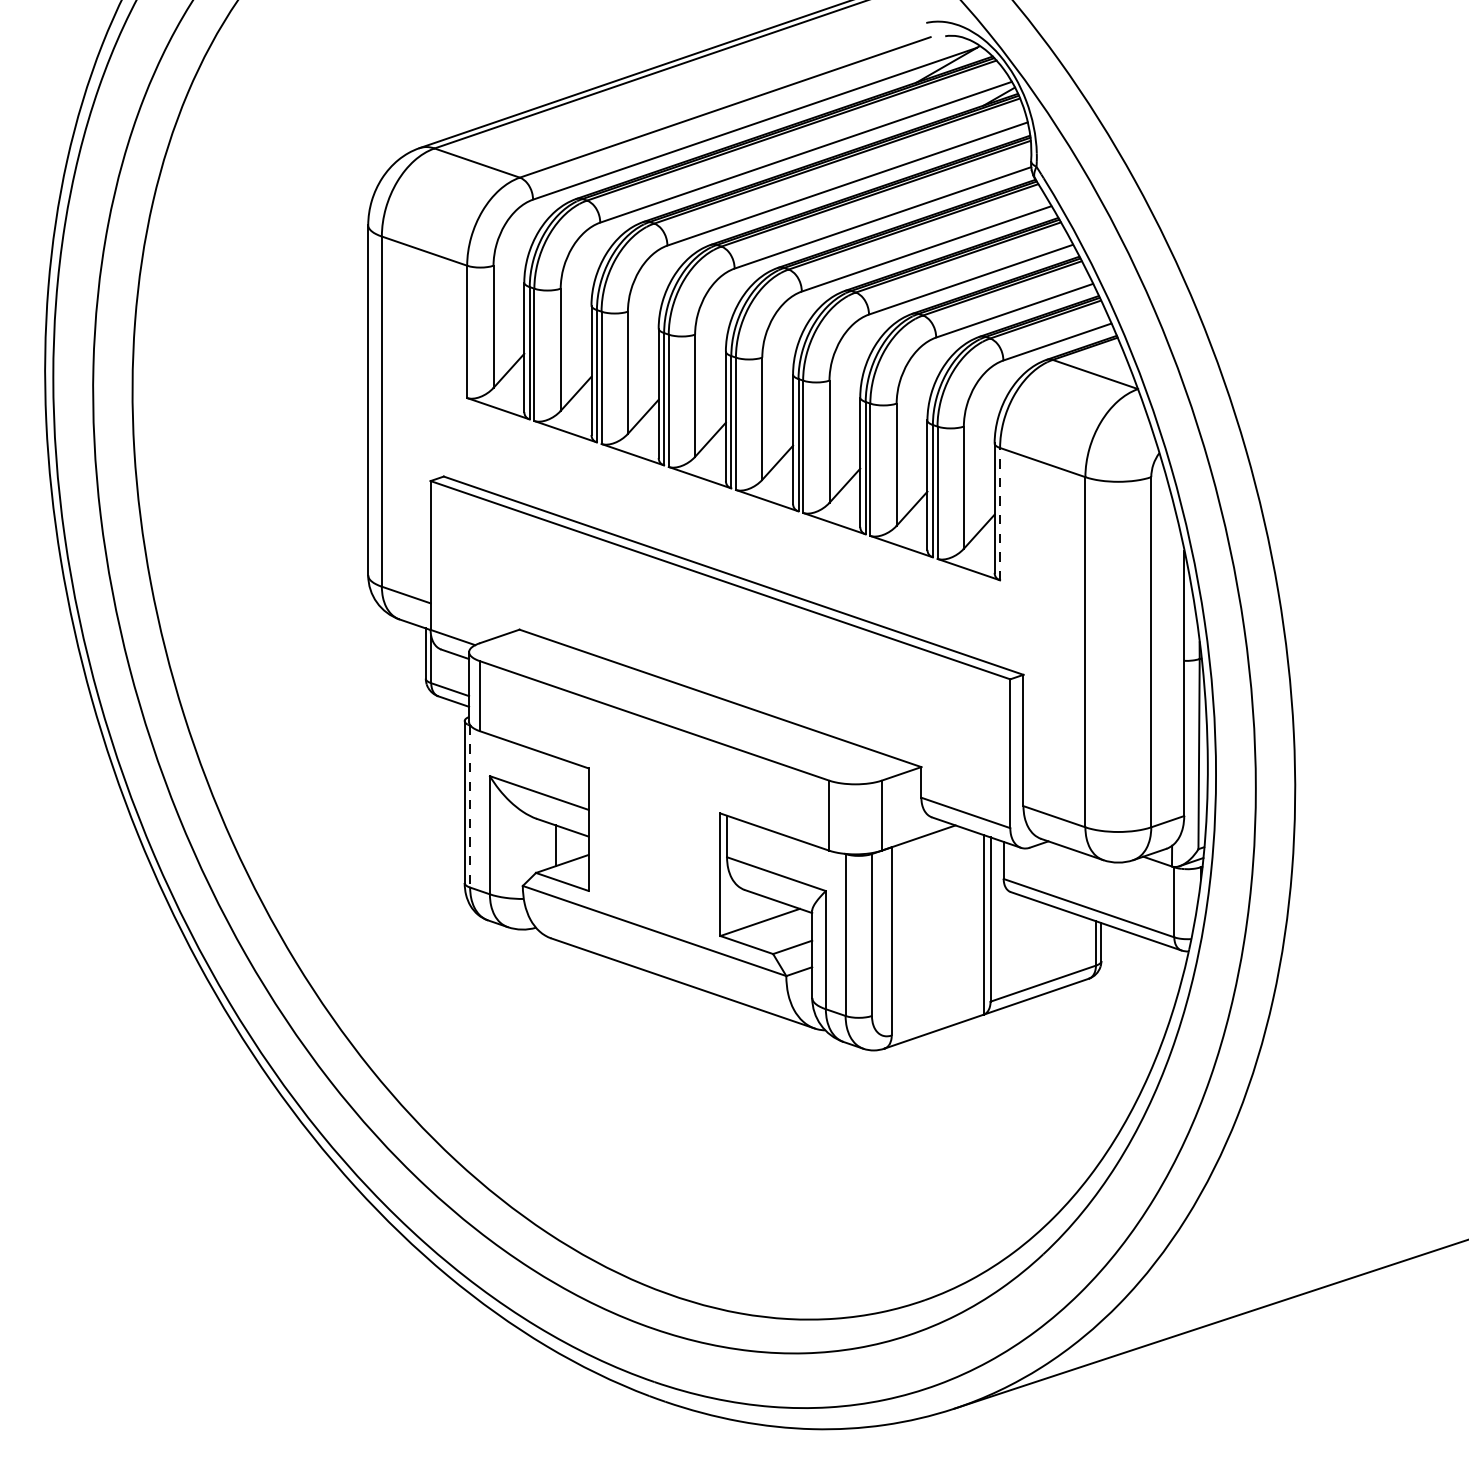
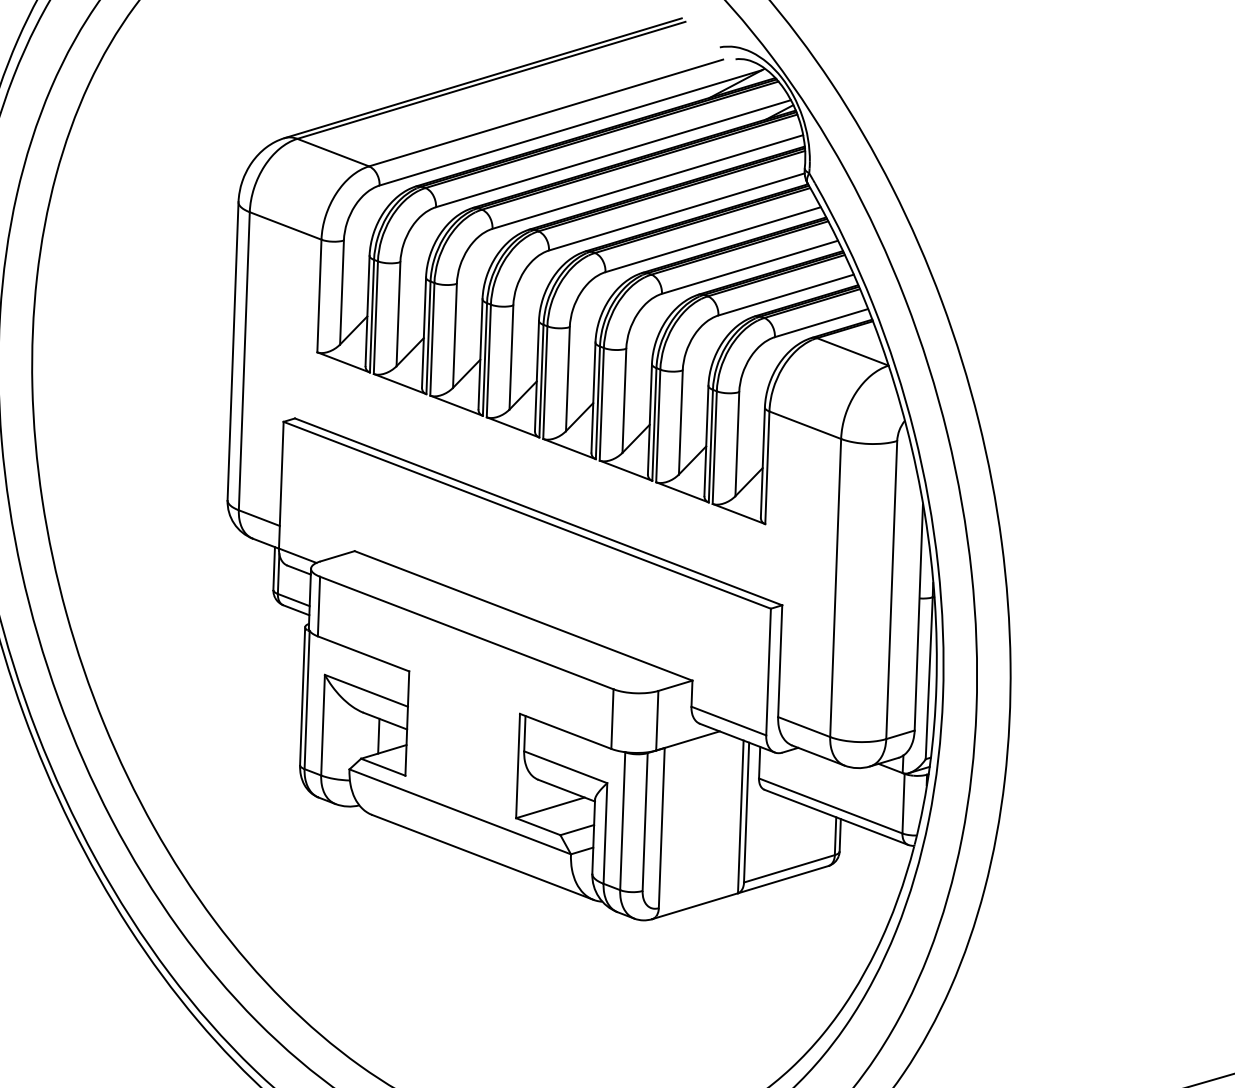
line: (1000, 513) -> (767, 467), dashed -> solid
line: (470, 806) -> (307, 700), dashed -> solid

